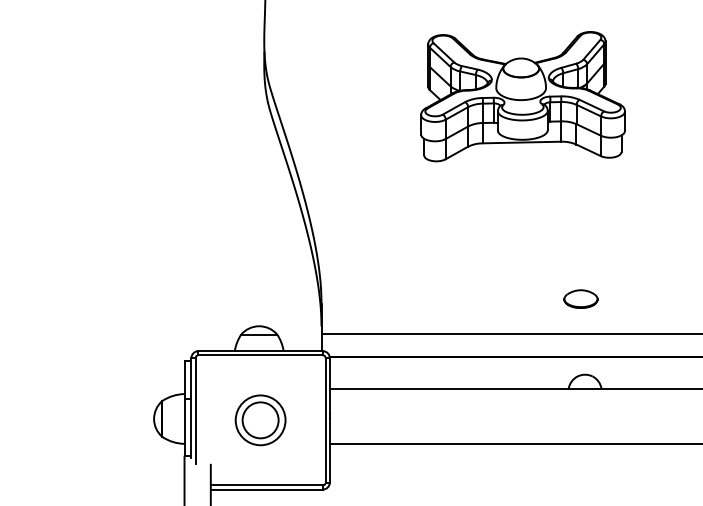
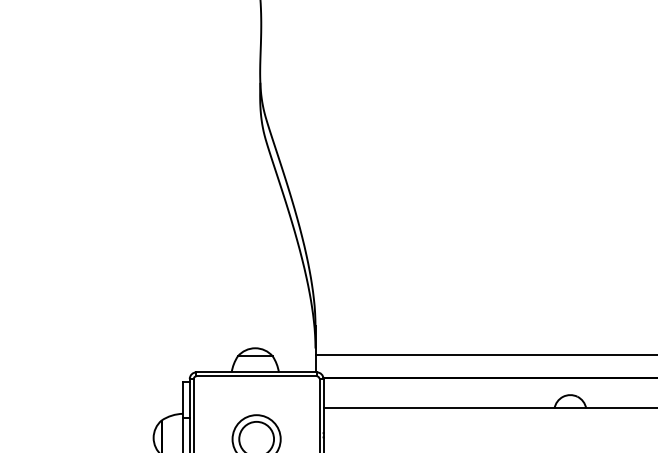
part: (522, 96) -> (509, 126), removed
part: (580, 298) -> (565, 321), removed

